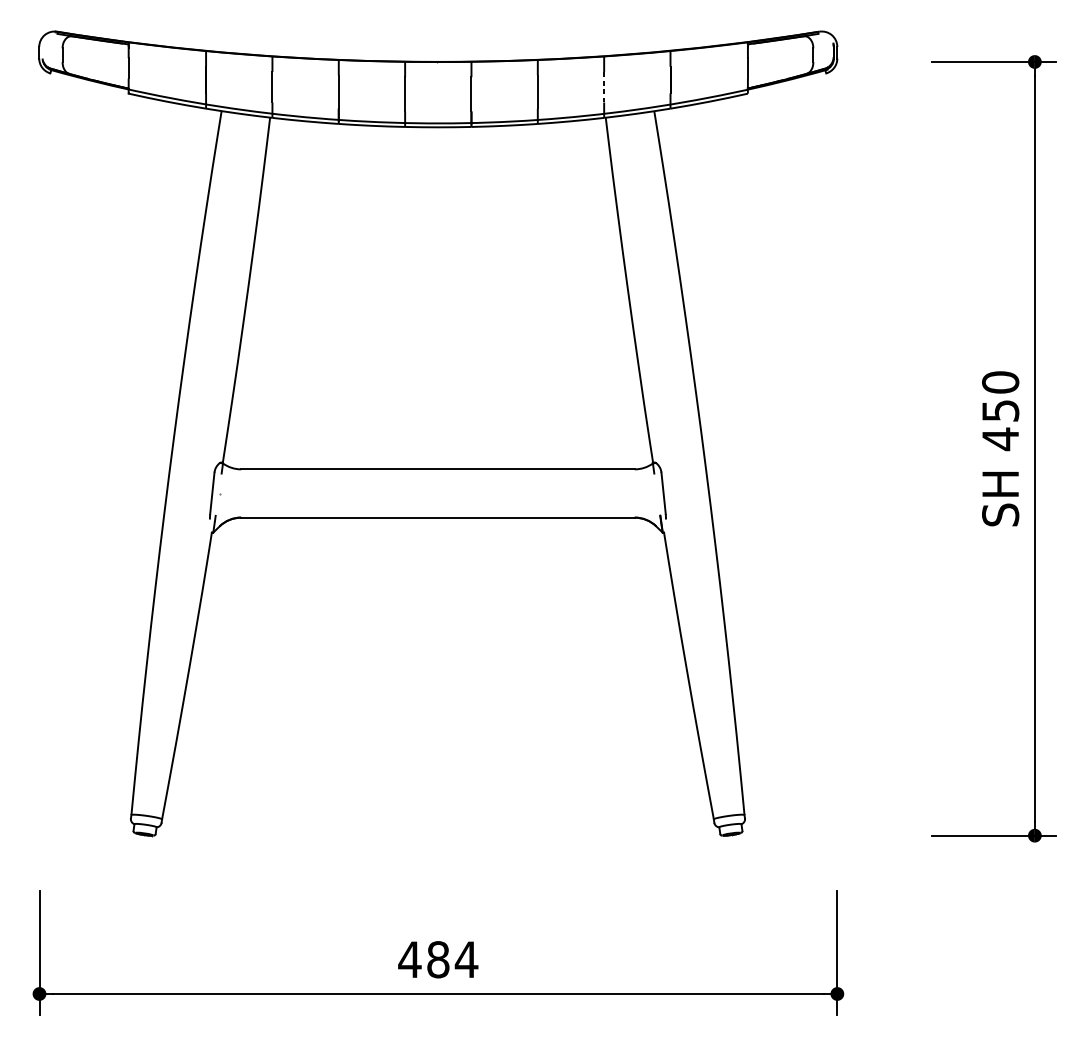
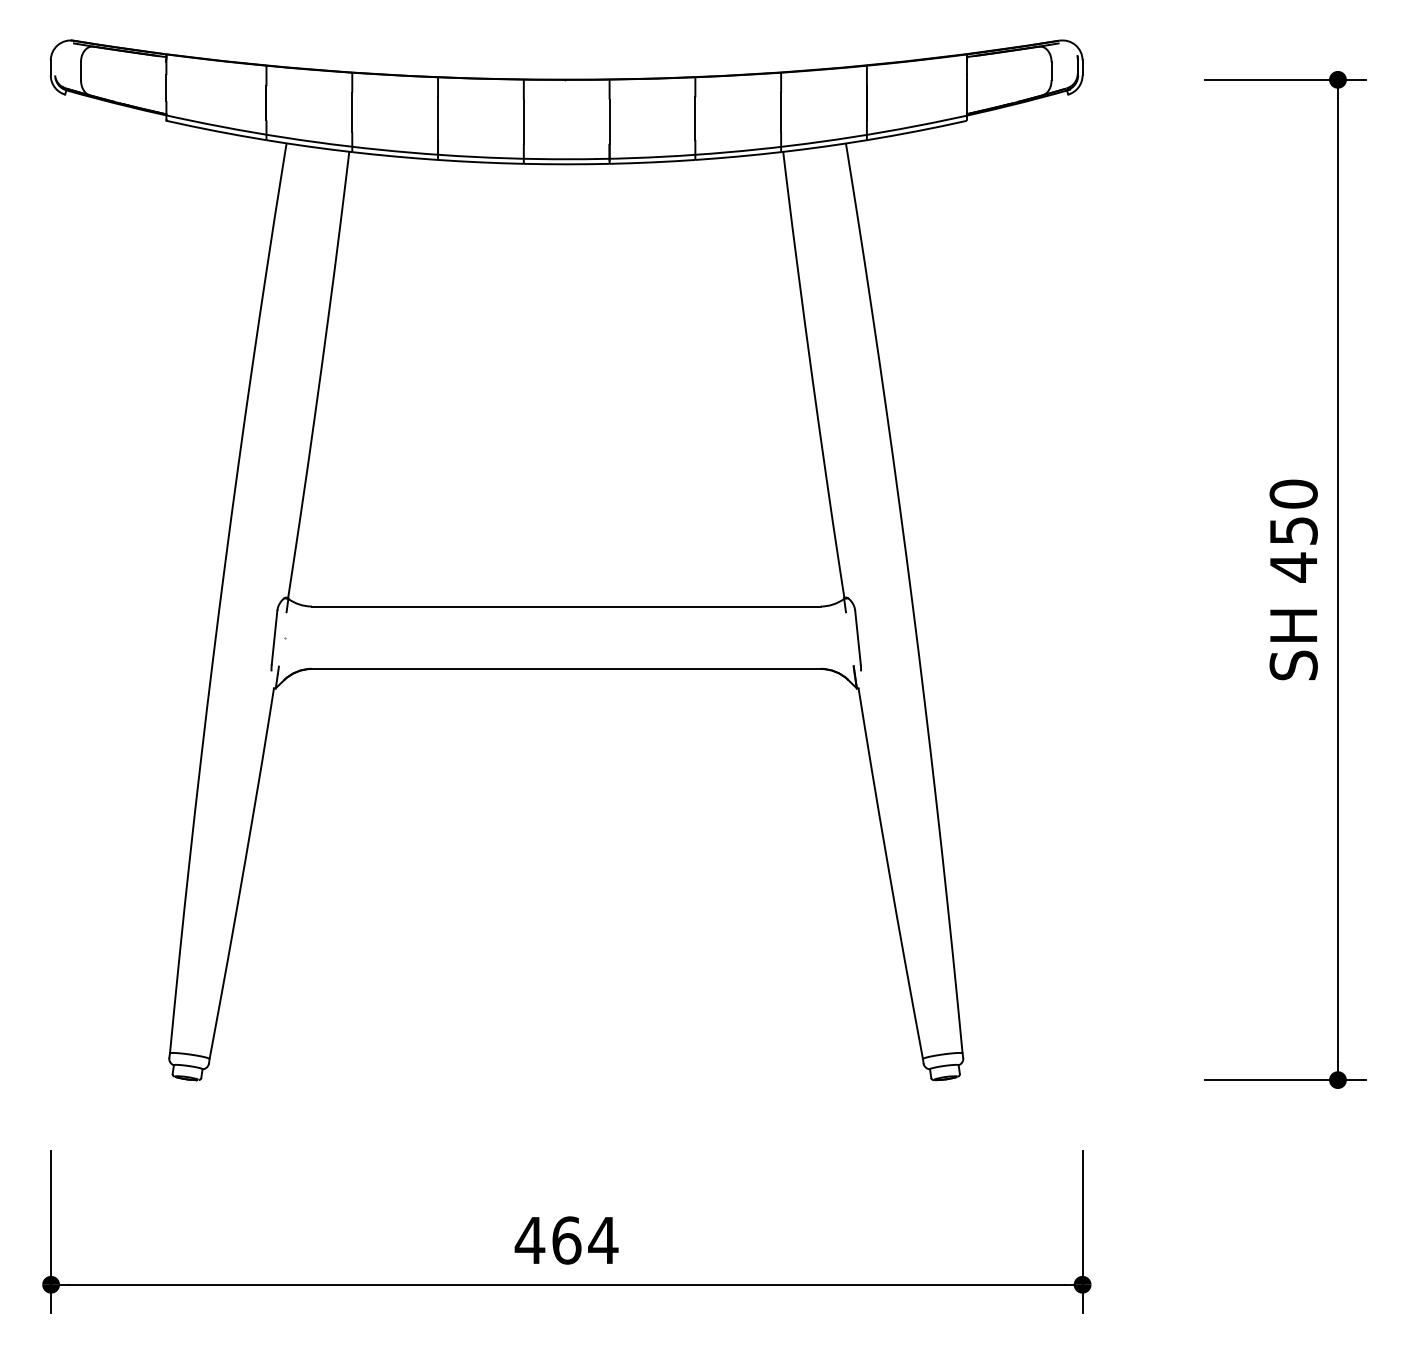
line: (604, 87) -> (781, 112), dashed -> solid
text: (438, 959) -> (566, 1240), 484 -> 464

